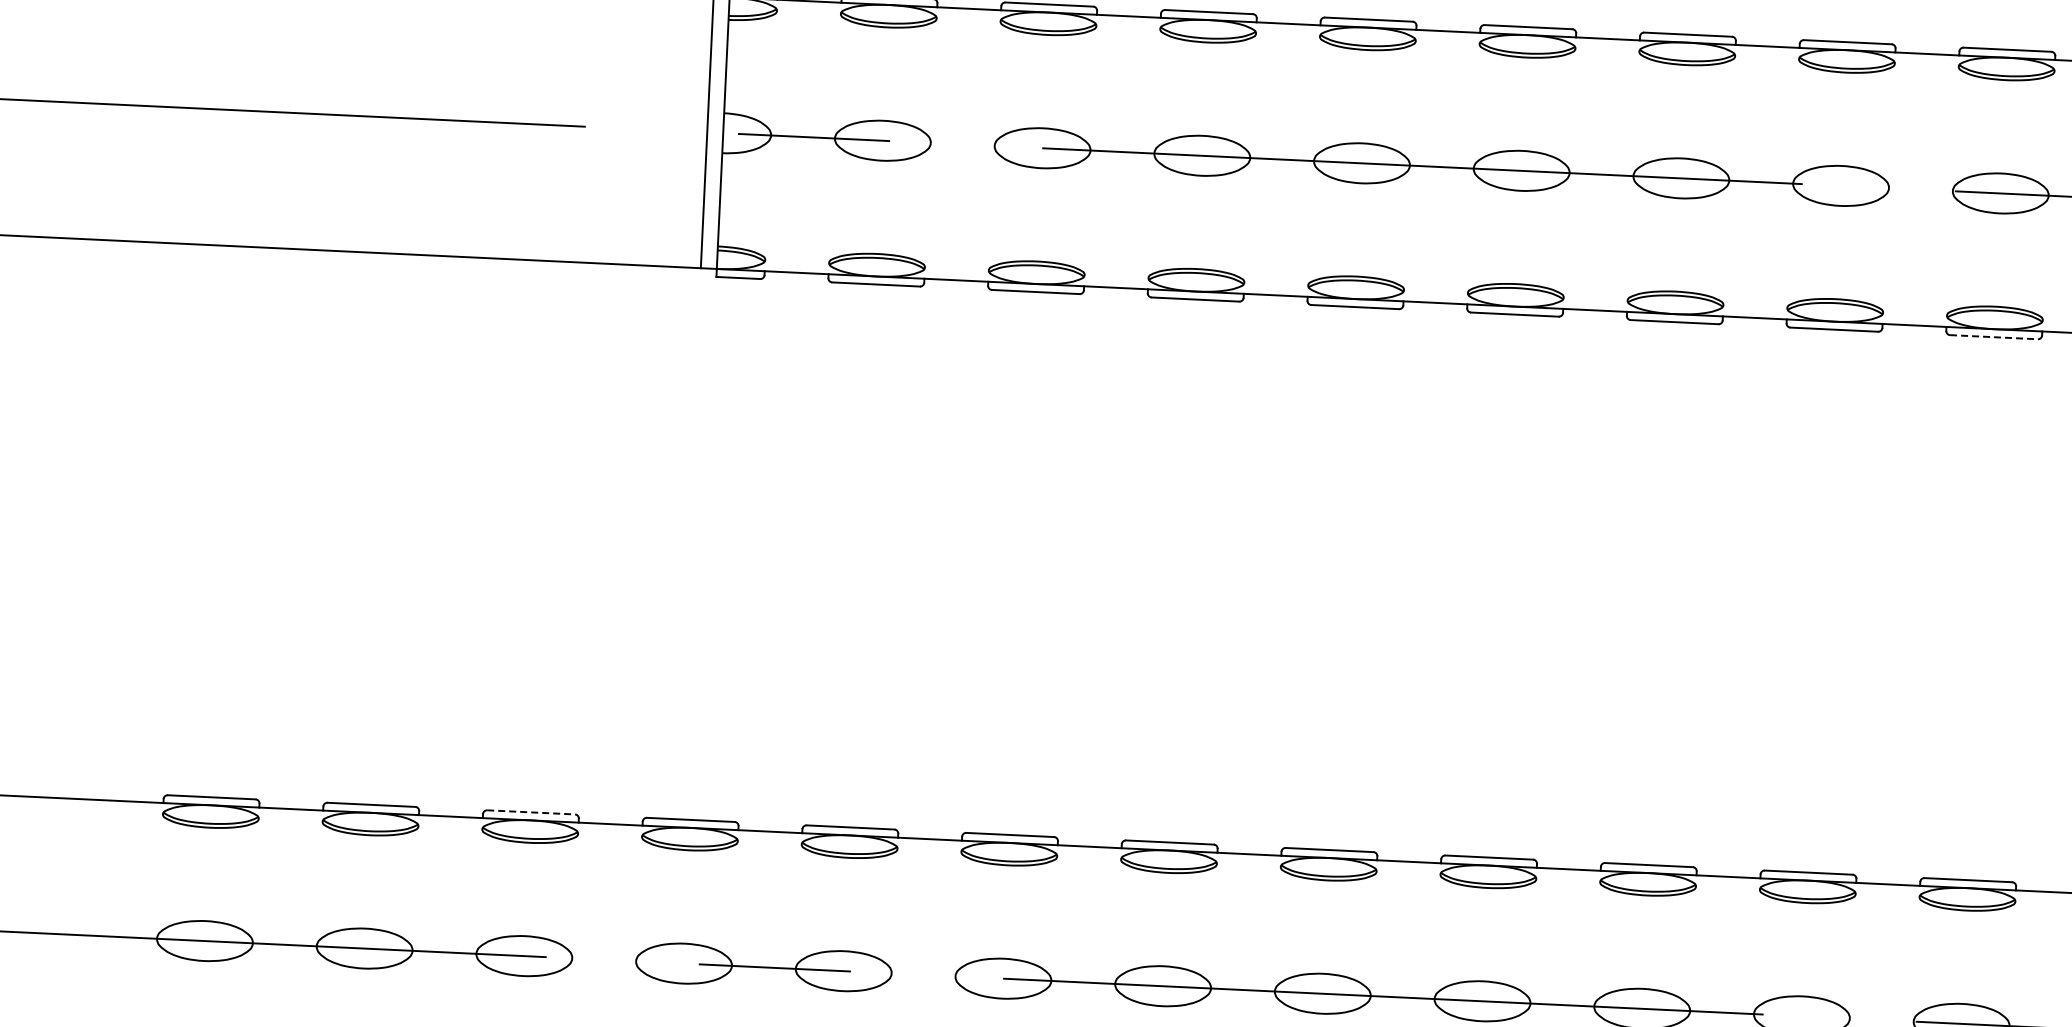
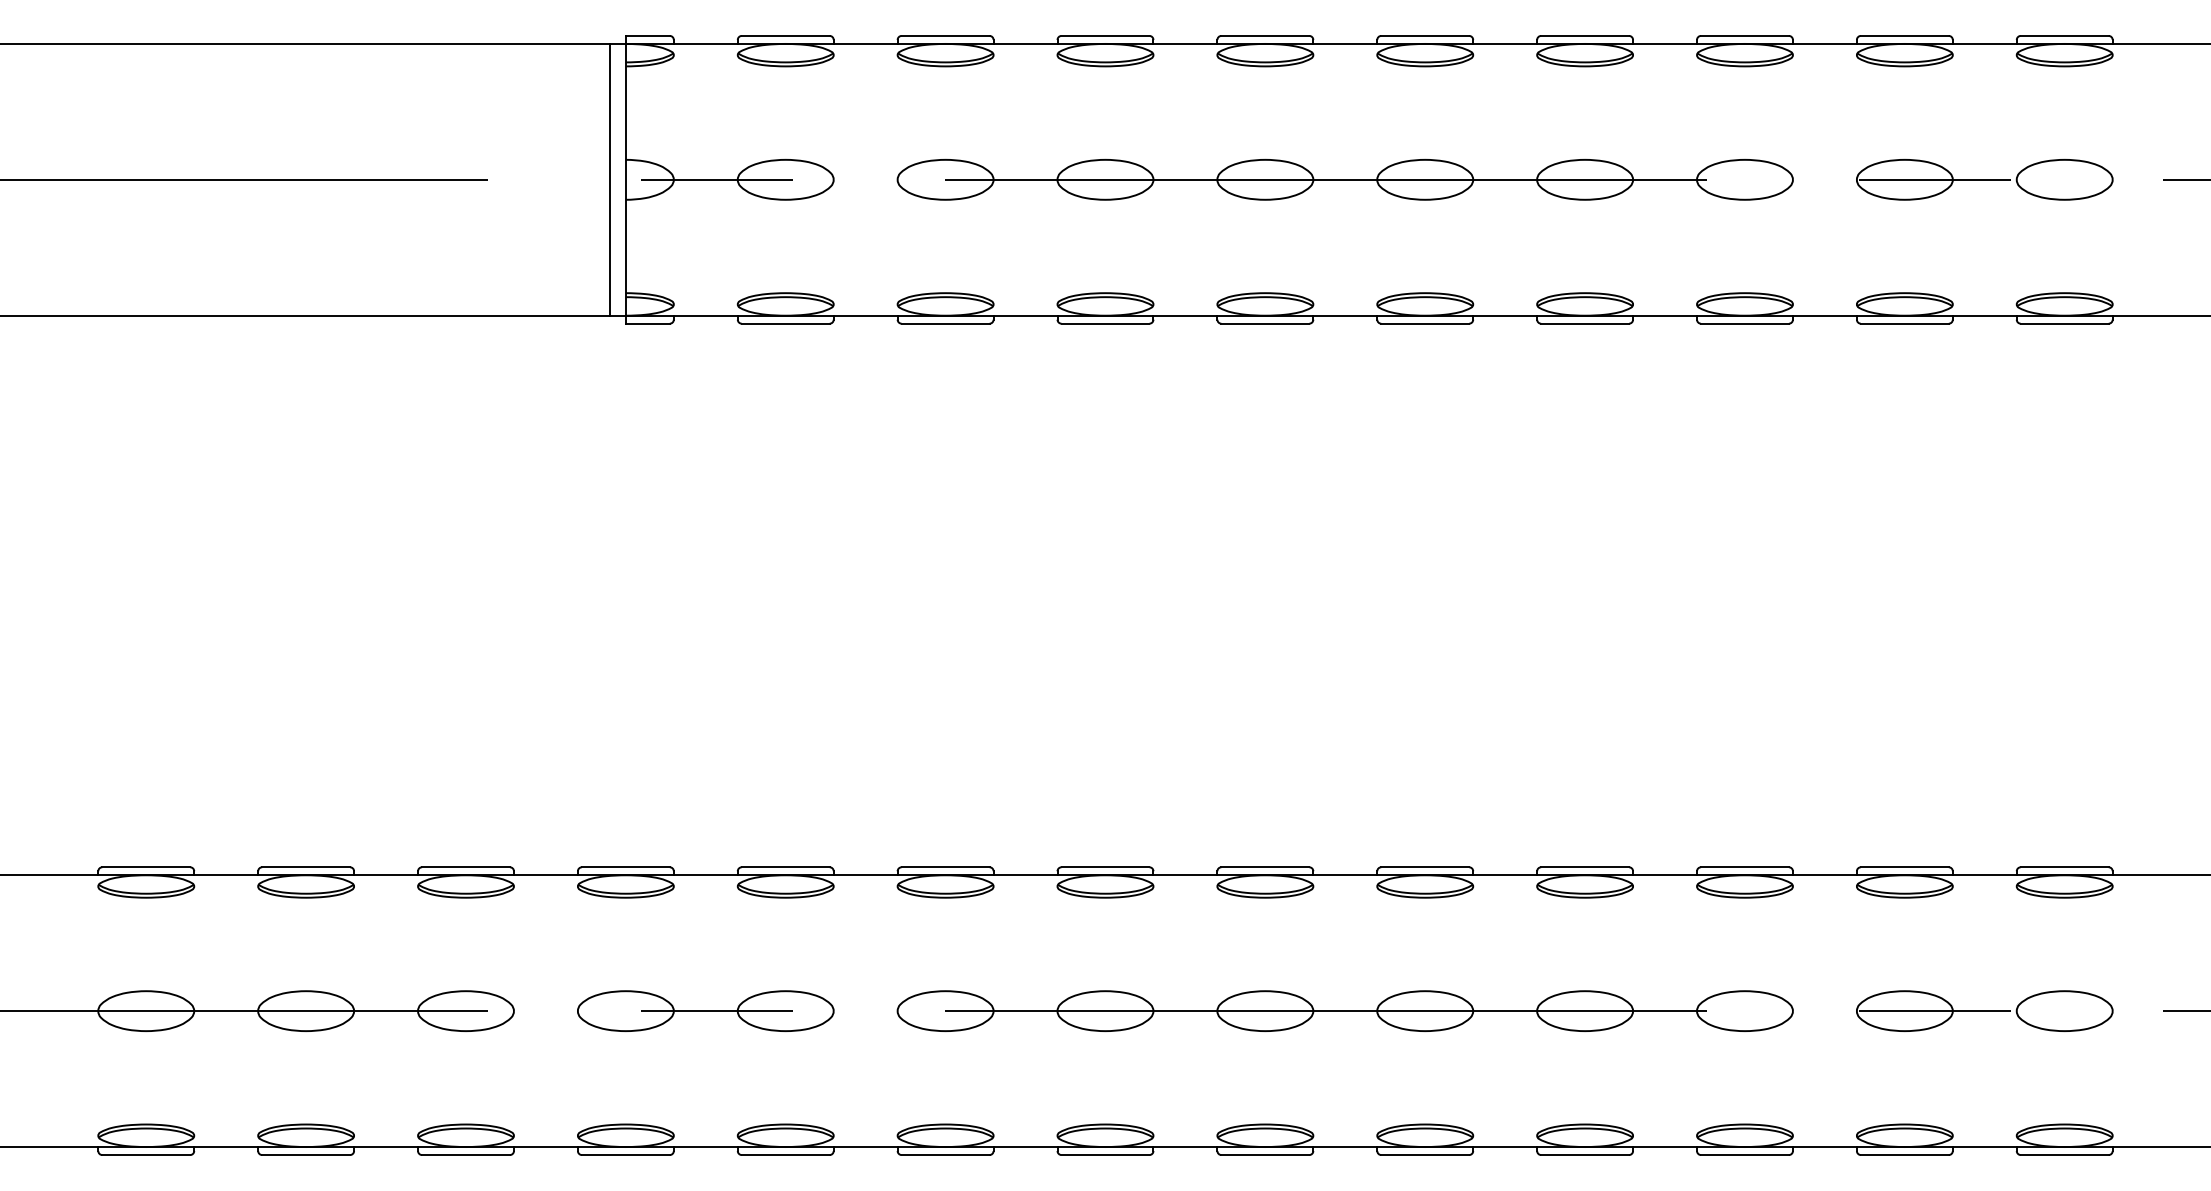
line: (1993, 336) -> (1904, 323), dashed -> solid
line: (531, 812) -> (466, 867), dashed -> solid

